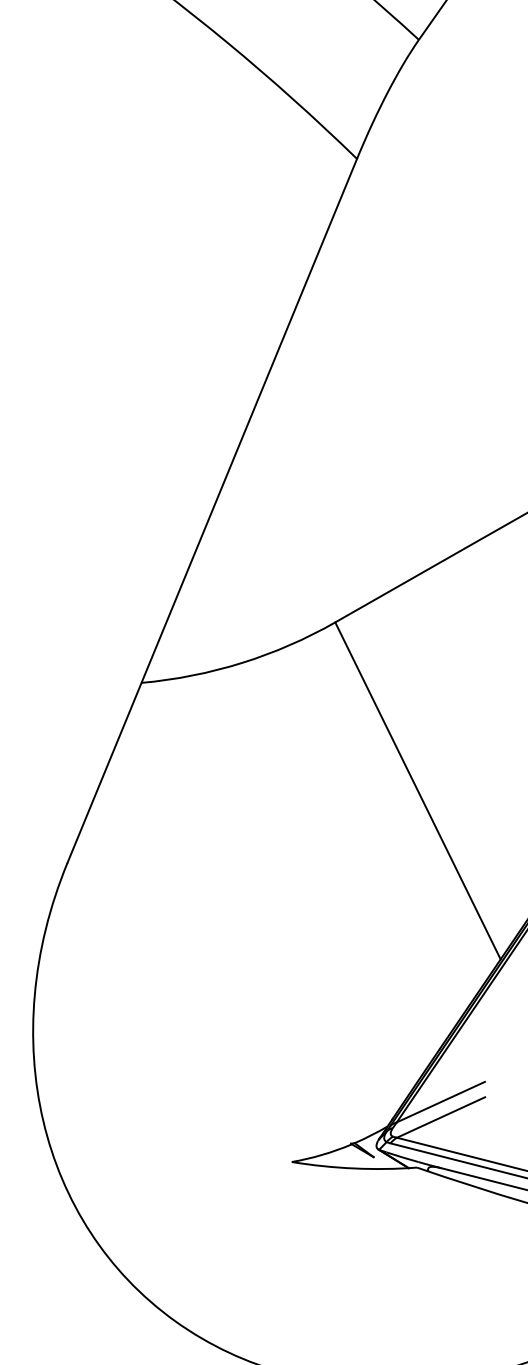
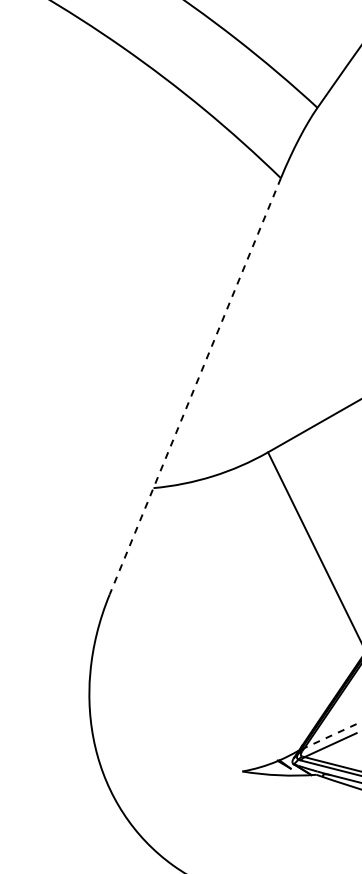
line: (212, 511) -> (195, 386), solid -> dashed
line: (440, 1102) -> (330, 736), solid -> dashed

